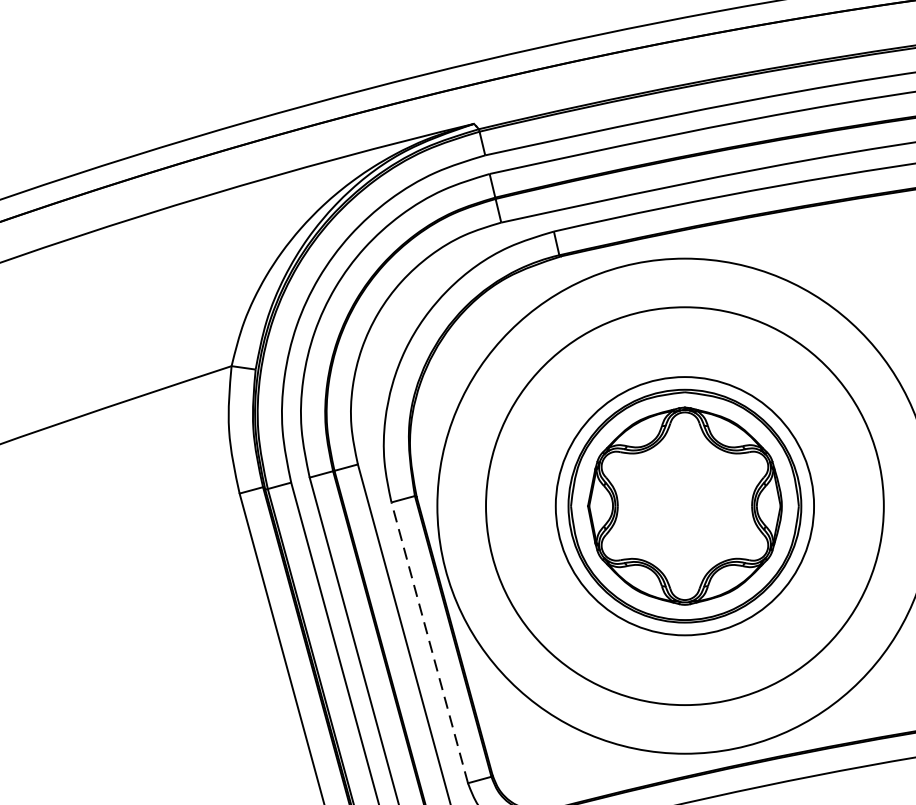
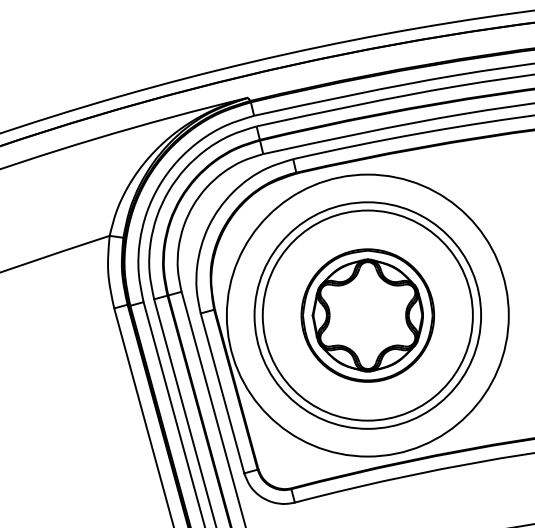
circle: (684, 506) -> (367, 315), size x1.43
line: (429, 643) -> (222, 393), dashed -> solid

